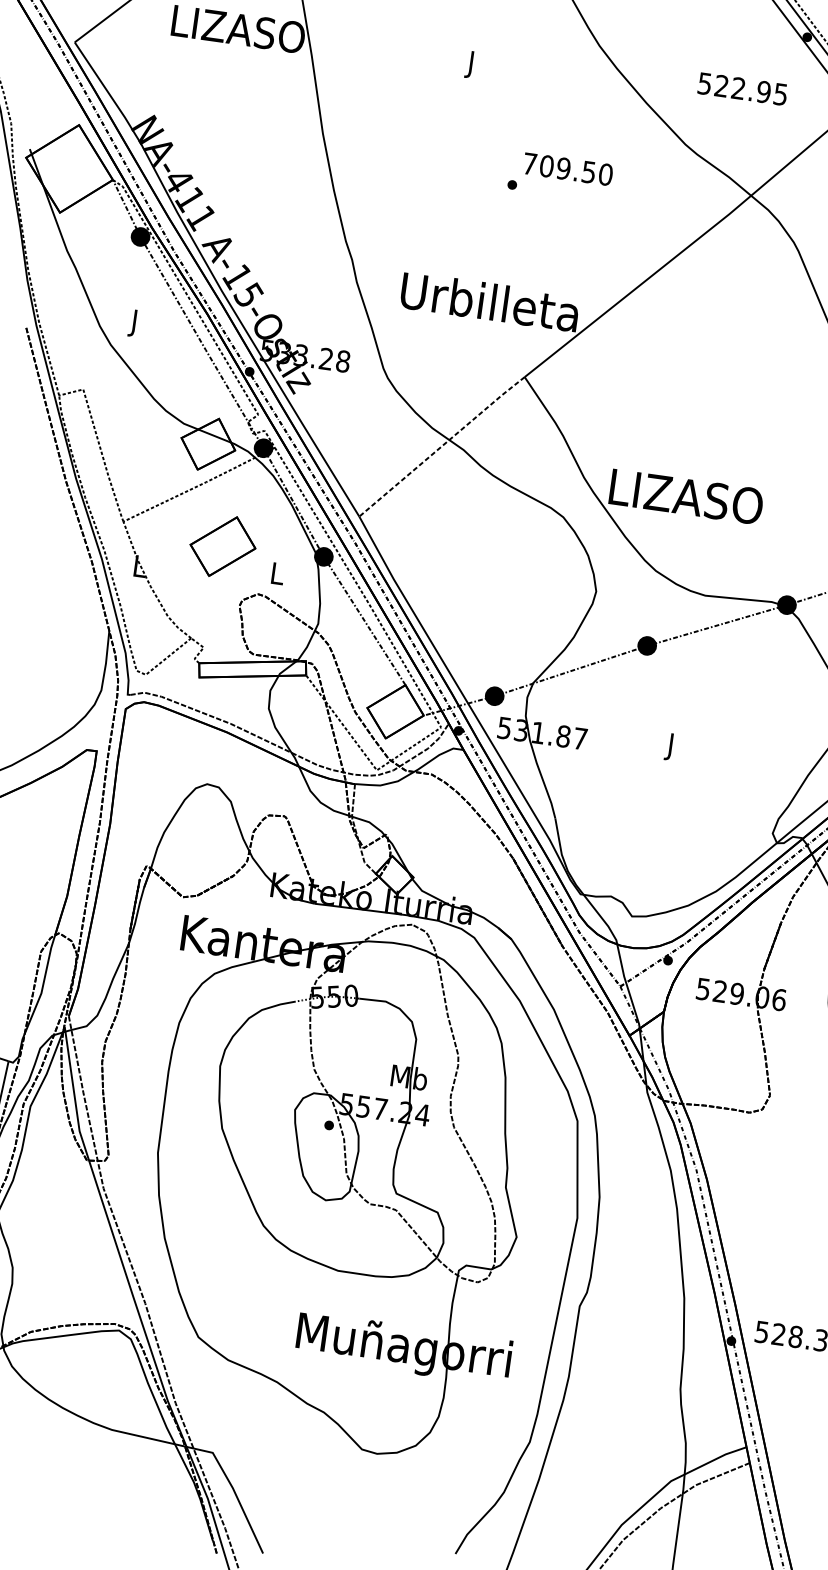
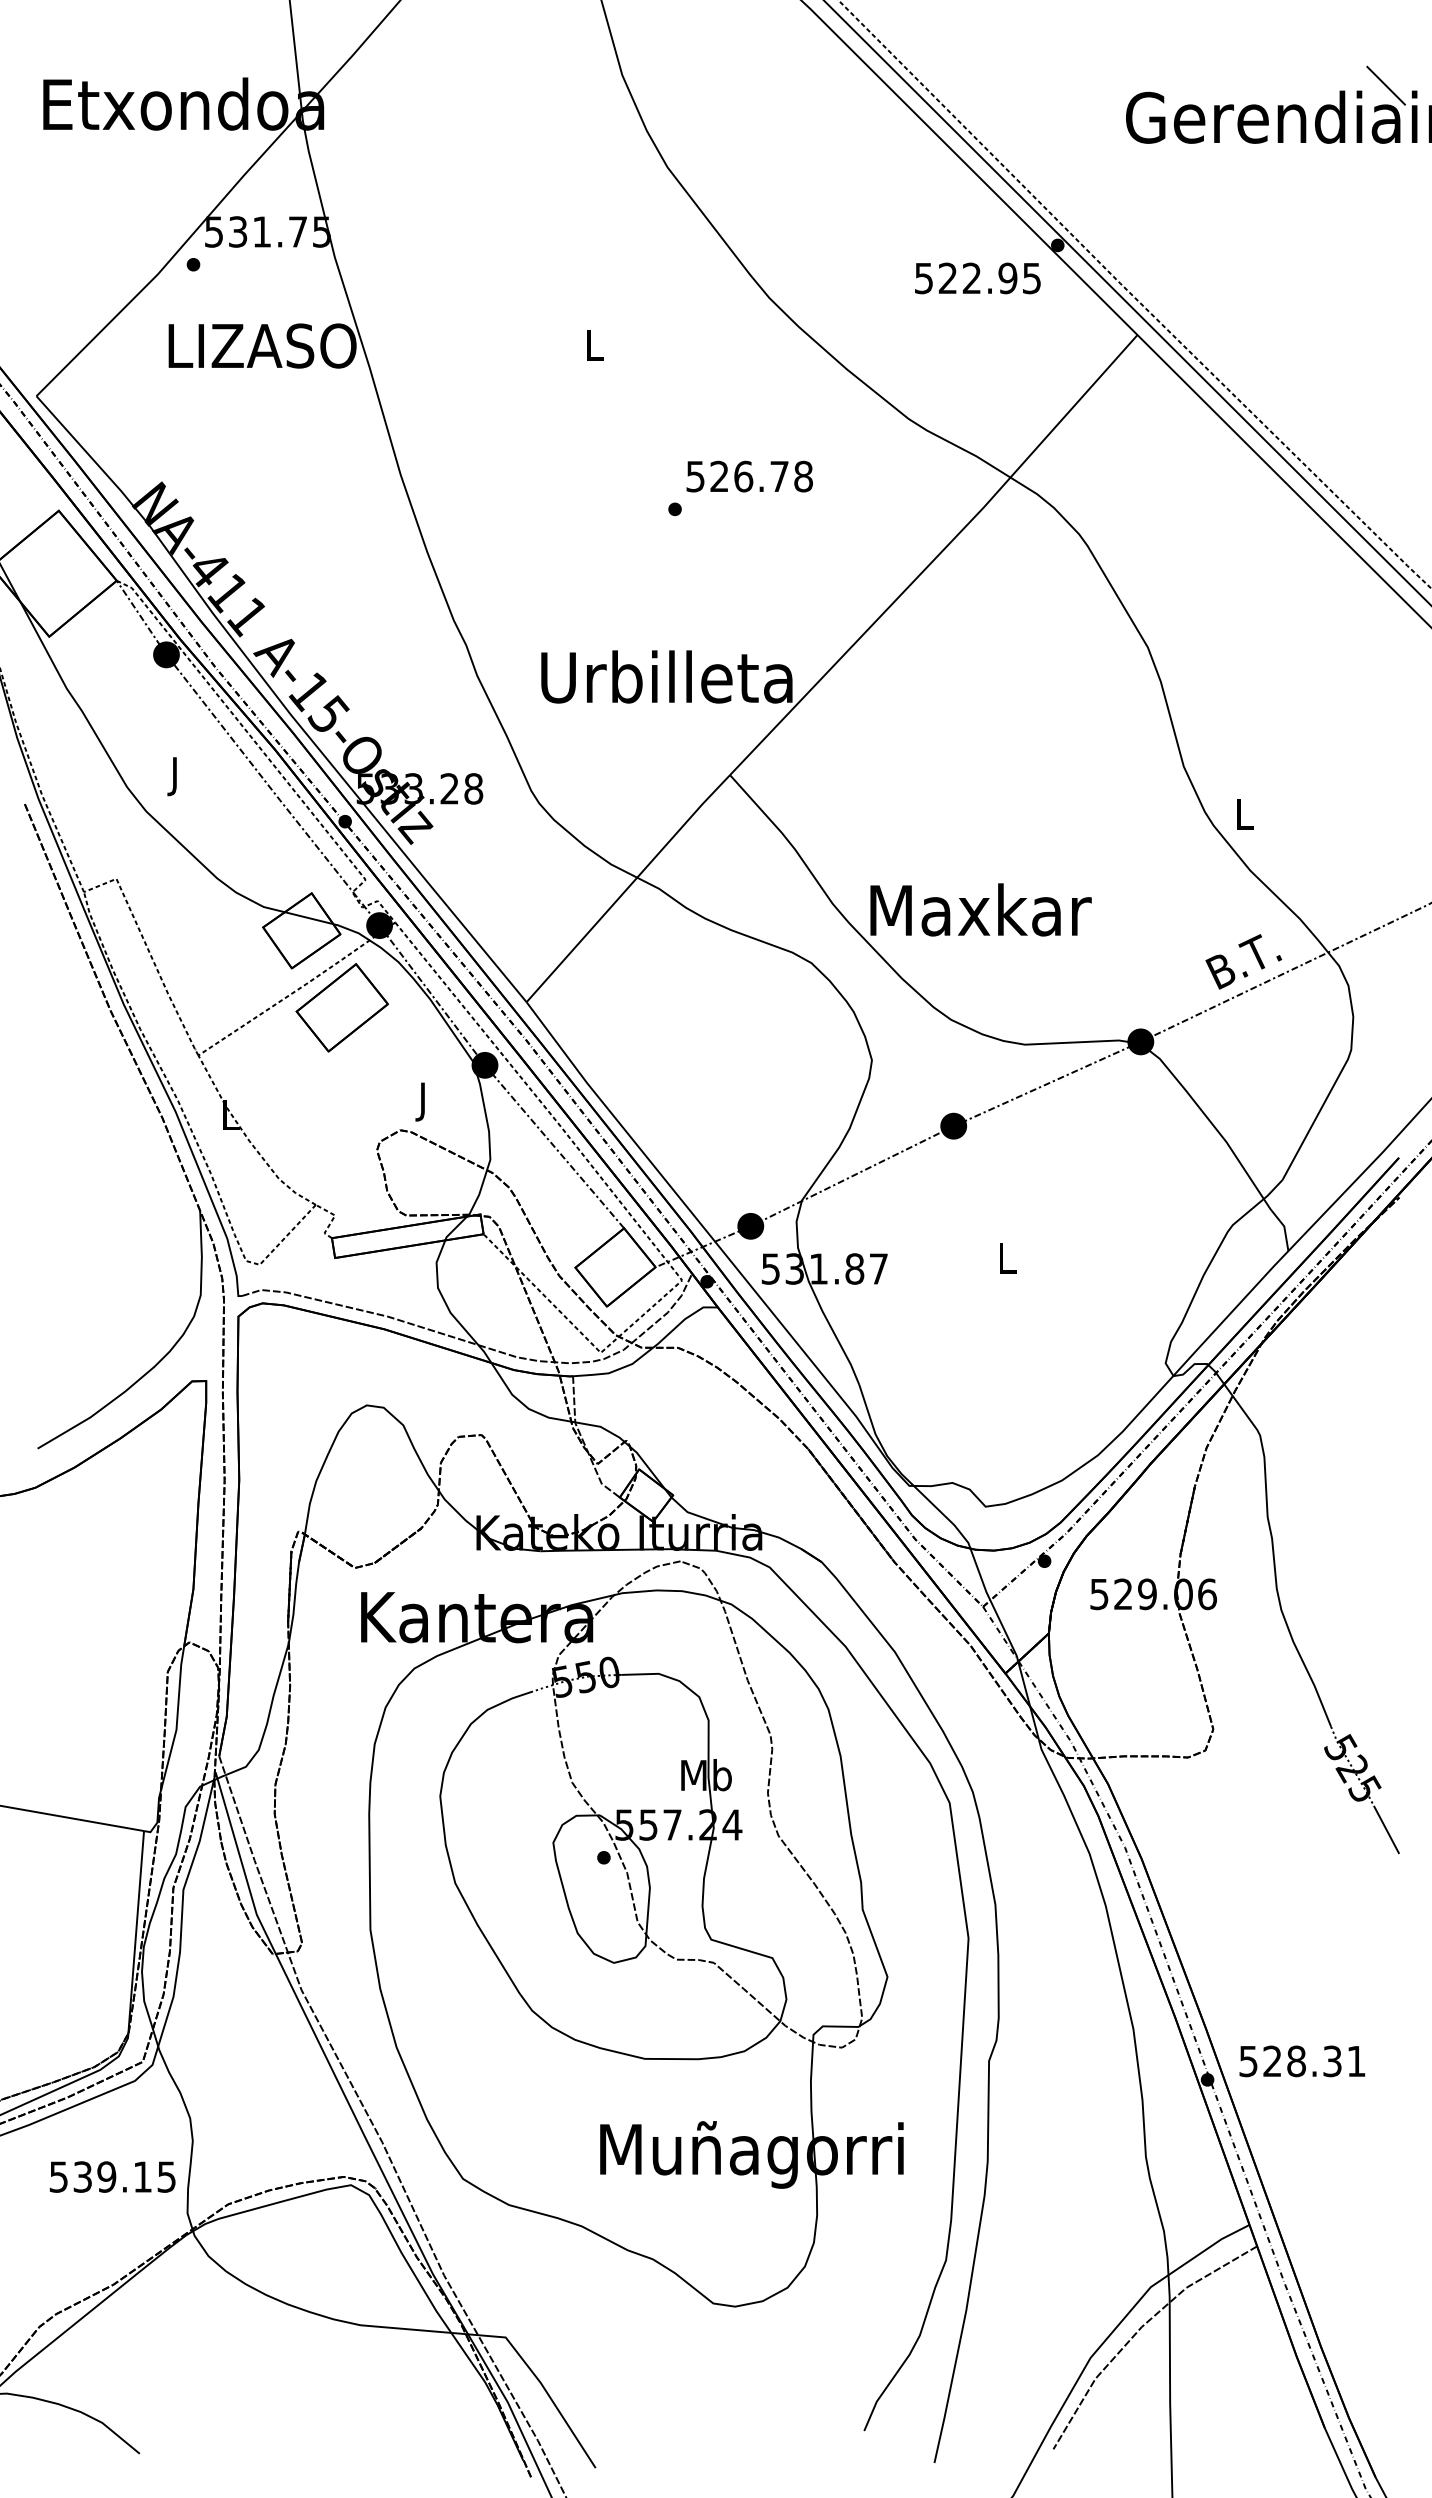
text: (471, 64) -> (594, 349), J -> L
text: (742, 89) -> (977, 278), moved
text: (567, 169) -> (749, 476), 709.50 -> 526.78
line: (442, 446) -> (628, 887), dashed -> solid
text: (687, 496) -> (980, 909), LIZASO -> Maxkar
part: (222, 546) -> (341, 1007), moved
text: (277, 576) -> (423, 1101), L -> J
text: (671, 747) -> (1007, 1262), J -> L

